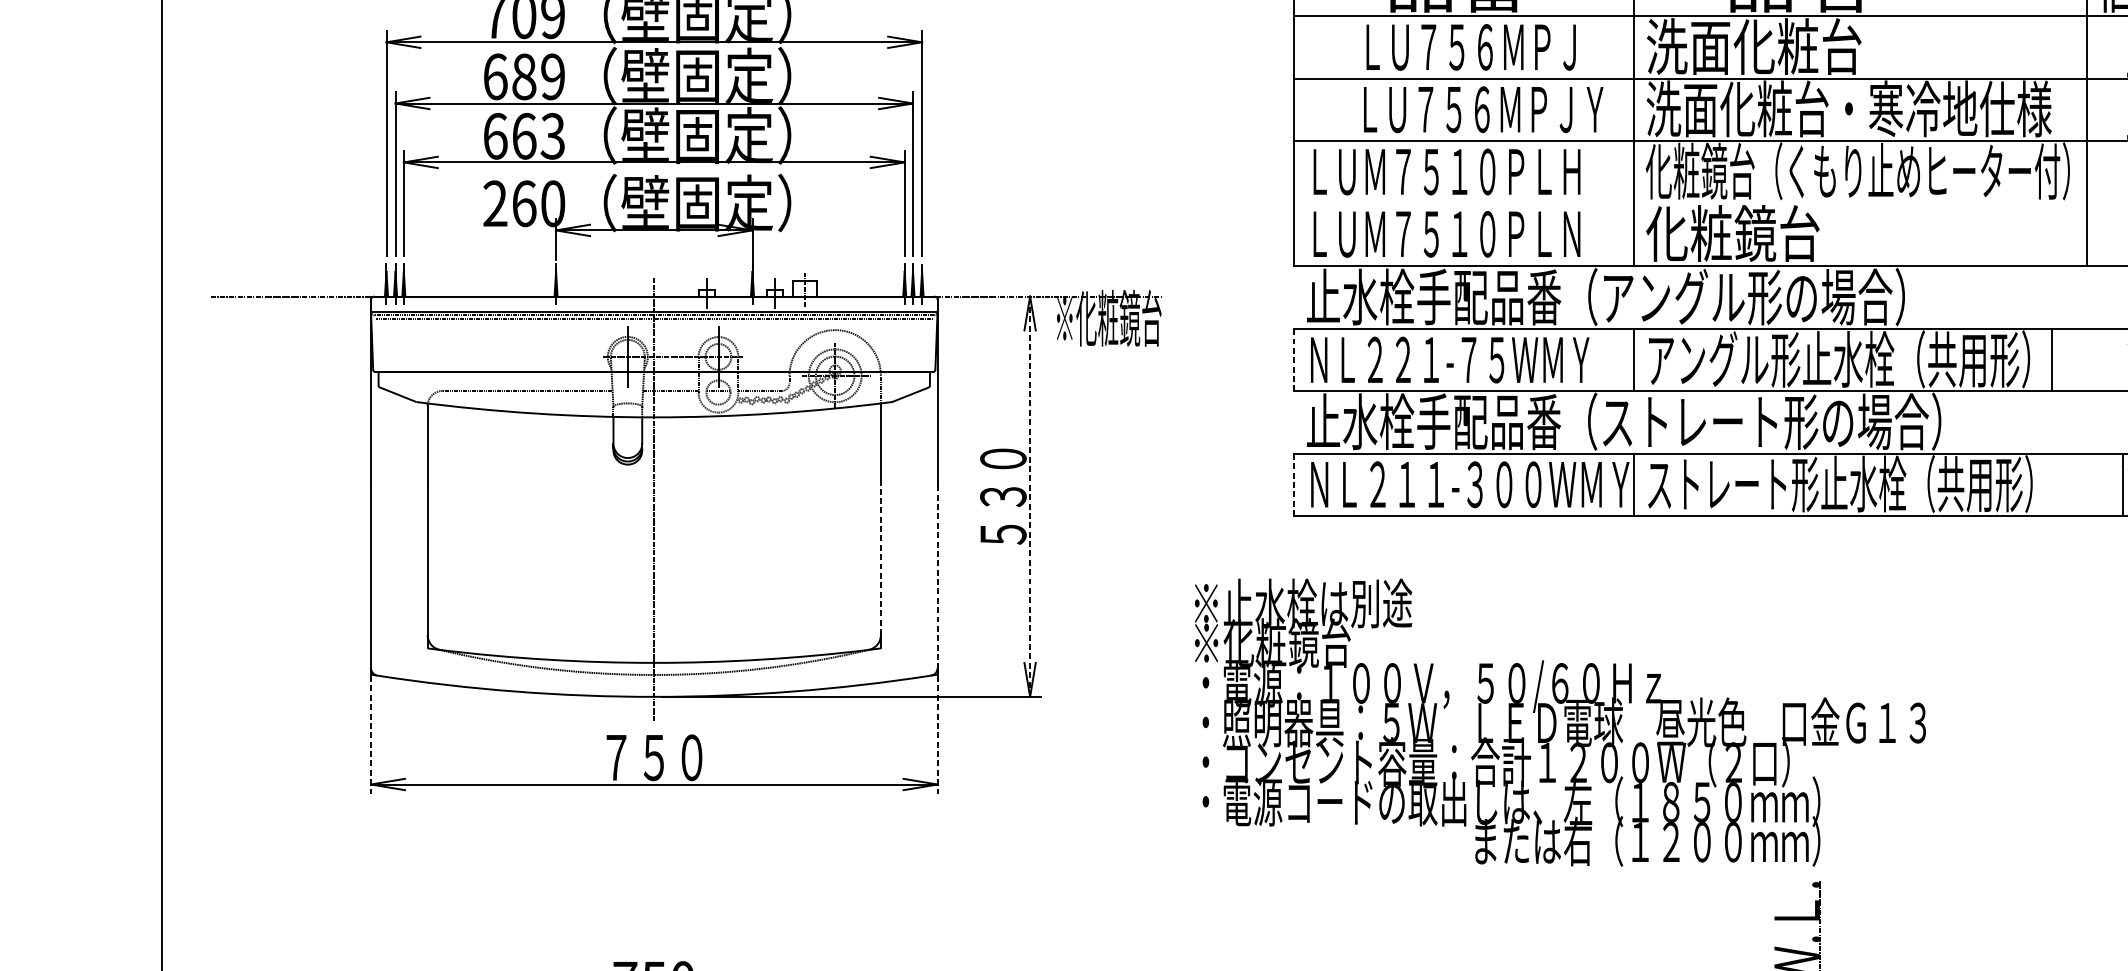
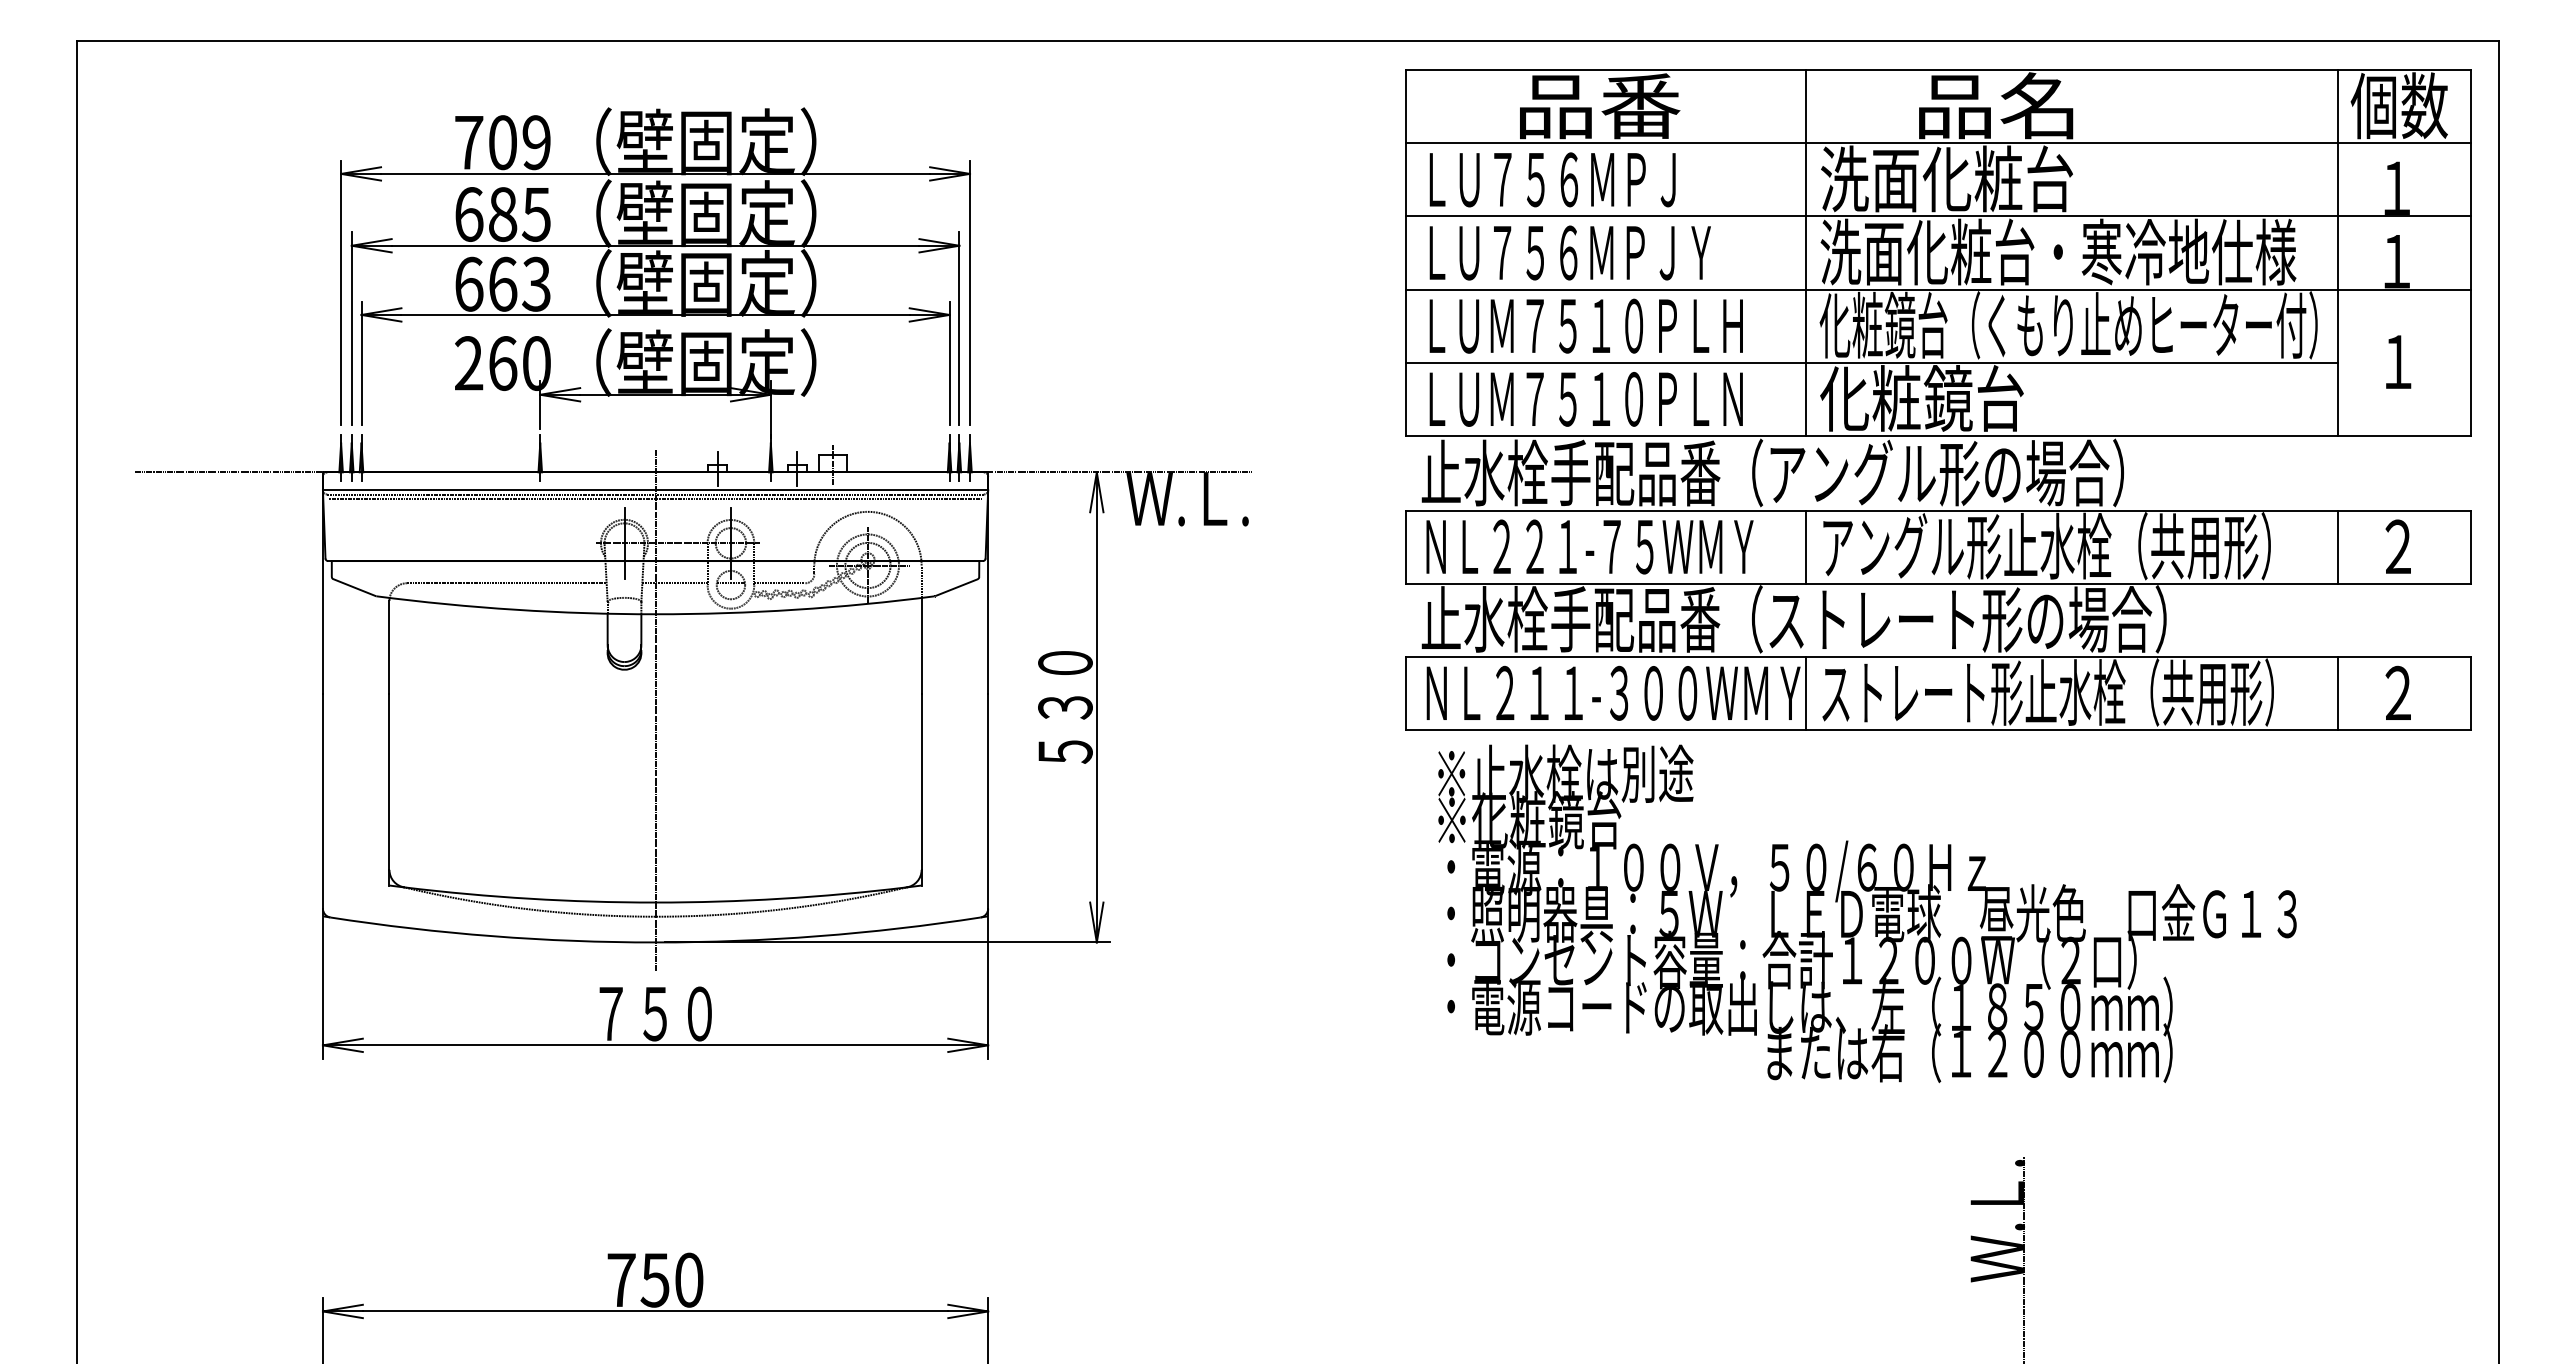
text: (1471, 47) -> (1552, 179), moved
text: (552, 76) -> (536, 214), 689 -> 685
text: (1482, 109) -> (1569, 252), moved
line: (1689, 202) -> (1871, 362), added
text: (1108, 317) -> (1188, 497), ※化粧鏡台 -> Ｗ.Ｌ.
line: (2051, 359) -> (2337, 546), moved
line: (1293, 360) -> (1406, 547), dashed -> solid
line: (1293, 484) -> (1406, 693), dashed -> solid
line: (2122, 484) -> (2337, 693), moved
line: (1029, 495) -> (1096, 706), dashed -> solid
line: (880, 559) -> (921, 781), dashed -> solid
line: (937, 576) -> (988, 801), dashed -> solid
text: (1560, 722) -> (1867, 913), moved
line: (370, 736) -> (322, 988), dashed -> solid
line: (937, 736) -> (988, 988), dashed -> solid

